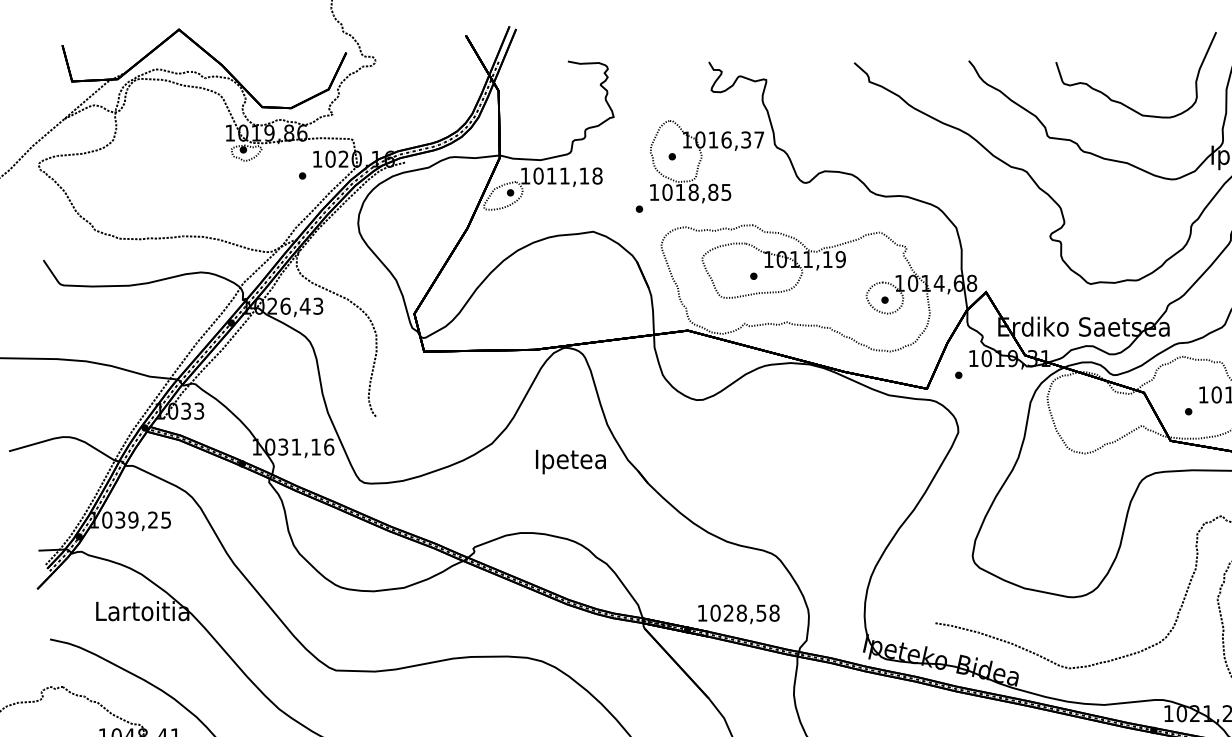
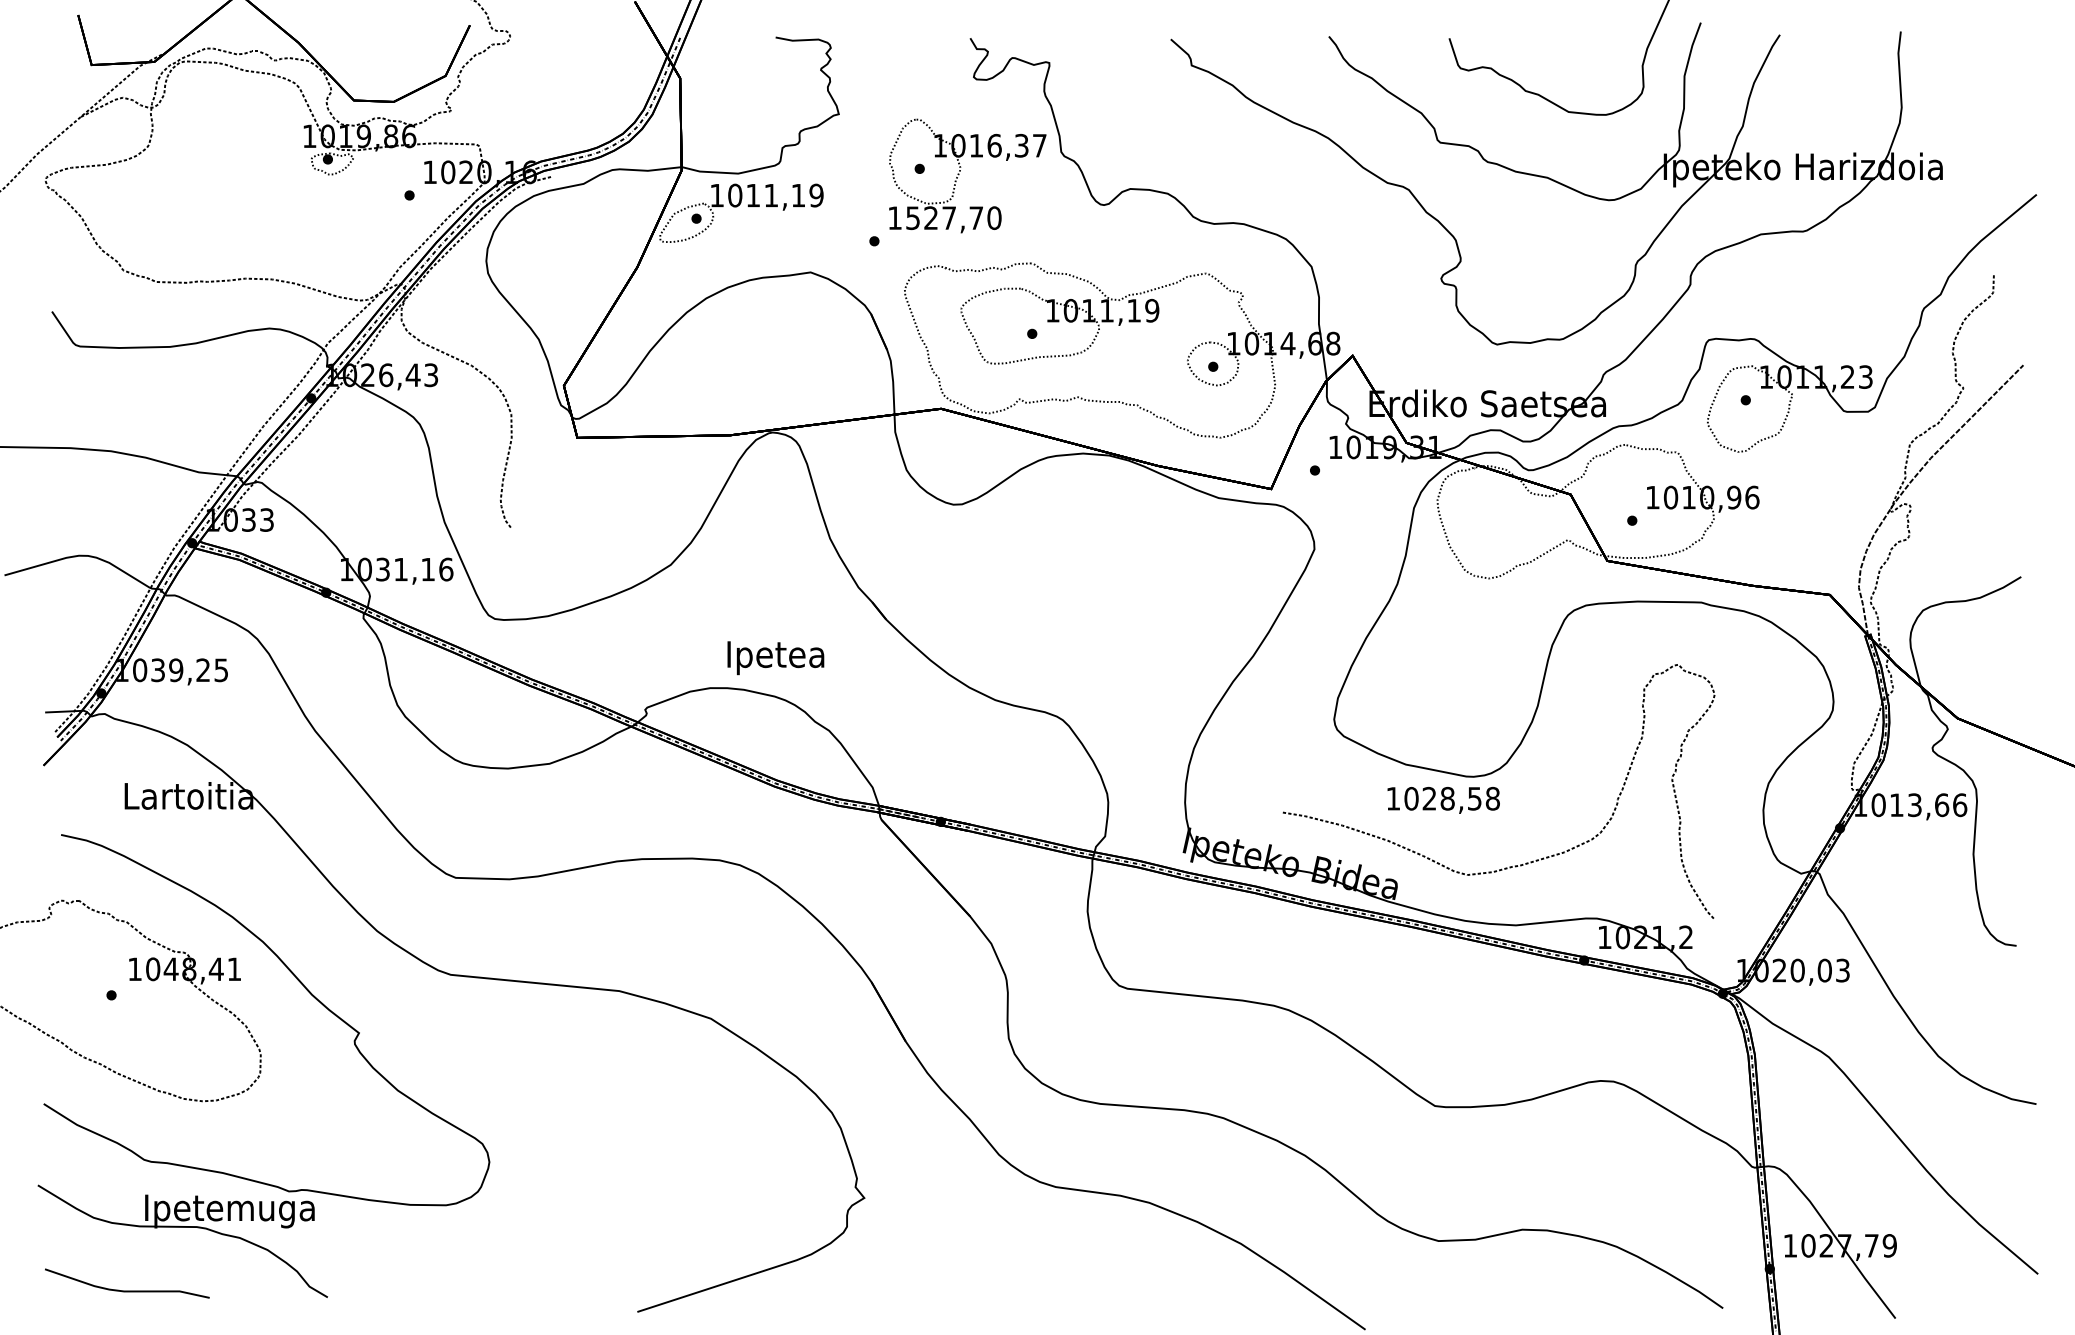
text: (597, 176) -> (816, 195), 1011,18 -> 1011,19
text: (696, 192) -> (953, 218), 1018,85 -> 1527,70
text: (570, 462) -> (775, 658), moved
text: (738, 614) -> (1443, 800), moved

